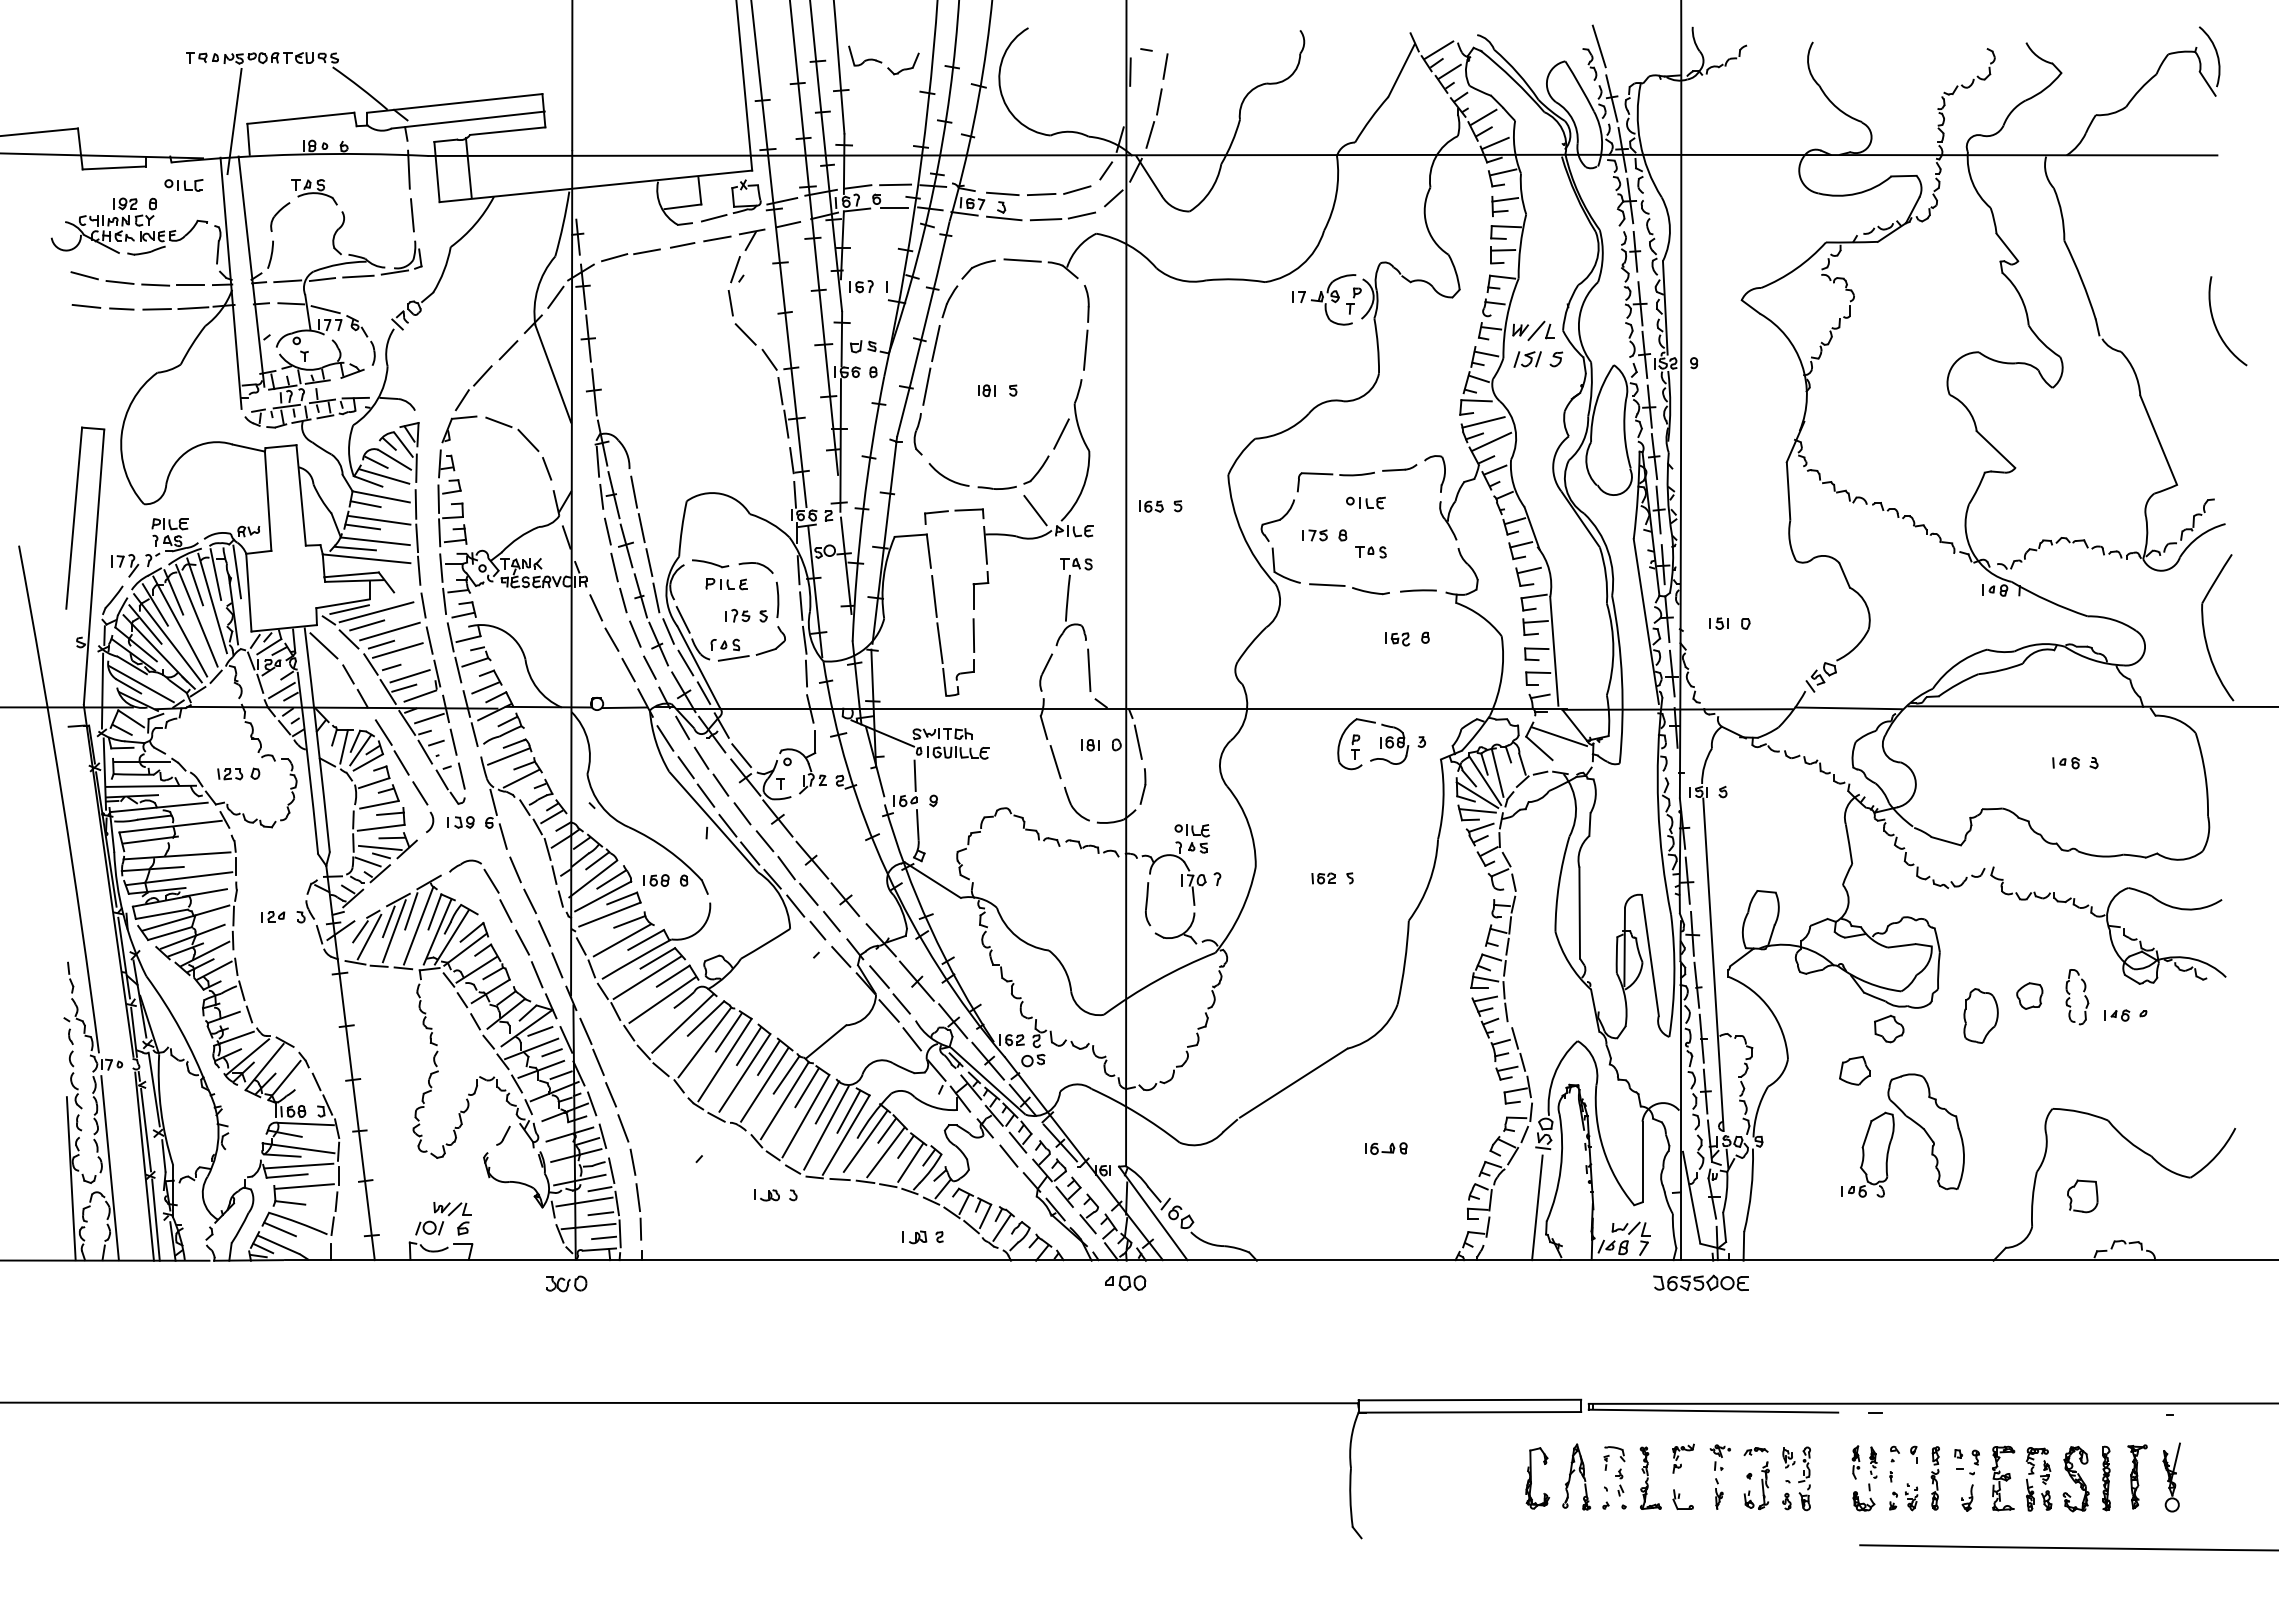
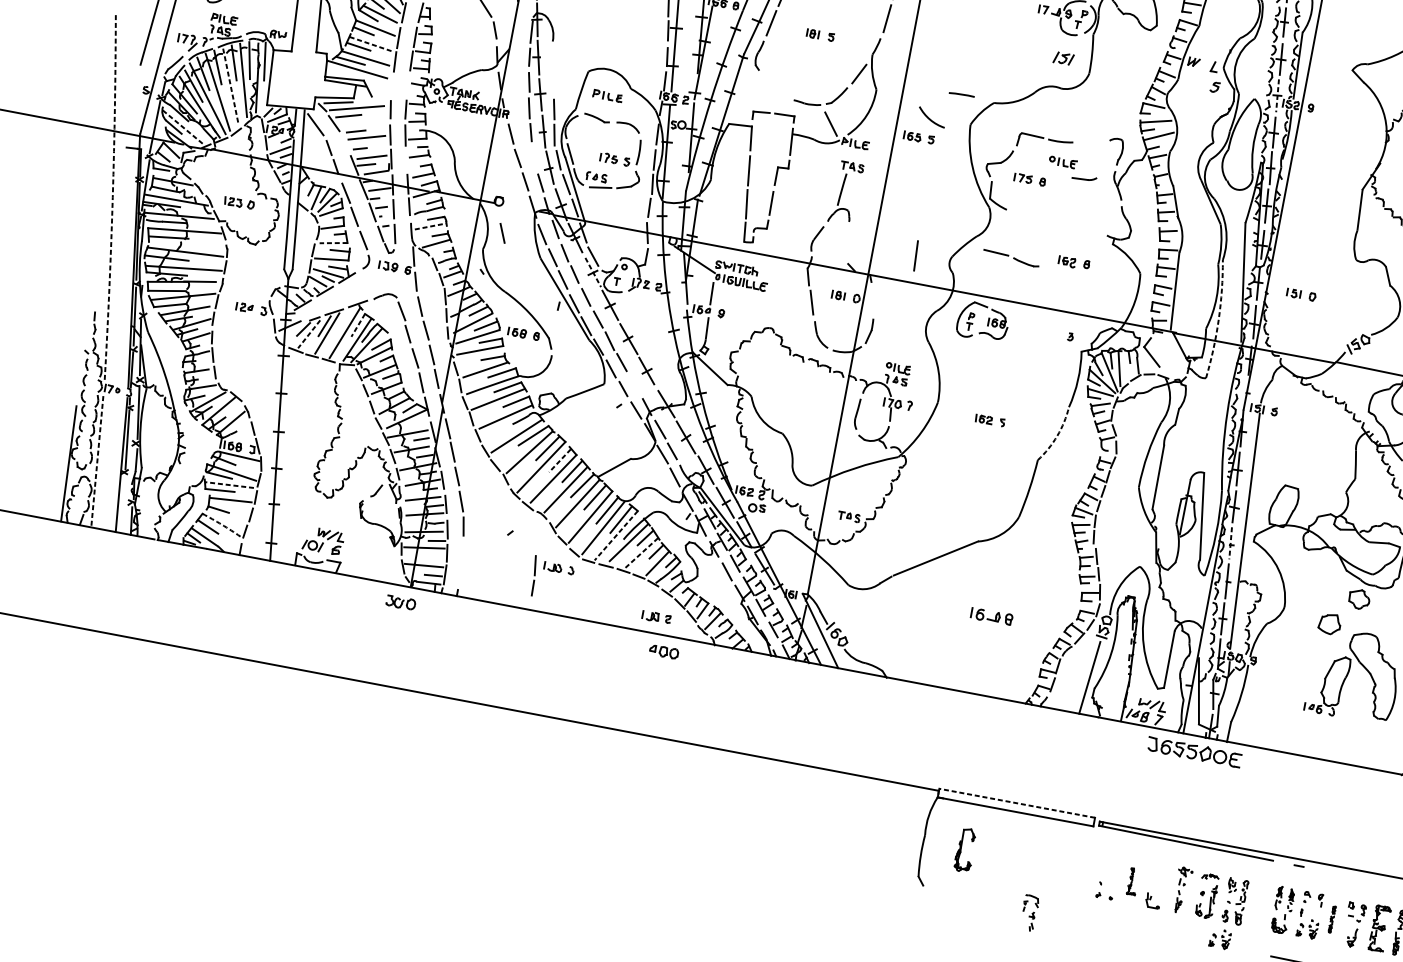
line: (1536, 330) -> (1205, 64), removed
line: (1644, 355) -> (1277, 96), solid -> dashed
part: (1527, 359) -> (1063, 58), moved
part: (1399, 467) -> (1084, 177), moved
arc: (947, 477) -> (930, 118), moved
line: (634, 491) -> (553, 57), removed
line: (379, 520) -> (371, 44), solid -> dashed
line: (641, 528) -> (553, 84), removed
part: (1370, 552) -> (848, 516), moved
line: (441, 567) -> (408, 85), removed
line: (419, 570) -> (392, 84), removed
part: (726, 584) -> (607, 96), moved
part: (1349, 589) -> (1011, 258), moved
line: (1418, 590) -> (961, 94), moved
line: (196, 615) -> (230, 86), solid -> dashed
line: (389, 631) -> (363, 123), removed
line: (635, 633) -> (502, 232), moved
line: (370, 664) -> (345, 143), removed
line: (458, 669) -> (406, 159), removed
line: (1089, 669) -> (916, 255), moved
arc: (1622, 679) -> (1219, 319), solid -> dashed
line: (141, 684) -> (183, 127), solid -> dashed
line: (624, 707) -> (517, 207), removed
line: (1559, 736) -> (1167, 351), removed
line: (1137, 741) -> (871, 299), removed
part: (1380, 744) -> (988, 323), moved
line: (509, 756) -> (430, 226), solid -> dashed
line: (746, 777) -> (593, 272), solid -> dashed
arc: (62, 798) -> (112, 196), solid -> dashed
line: (379, 804) -> (333, 242), solid -> dashed
arc: (1429, 882) -> (1057, 436), solid -> dashed
line: (411, 911) -> (341, 321), removed
line: (434, 911) -> (357, 325), solid -> dashed
line: (831, 921) -> (634, 384), removed
line: (369, 937) -> (309, 334), solid -> dashed
line: (1696, 985) -> (1230, 543), solid -> dashed
line: (540, 1031) -> (416, 422), removed
line: (748, 1046) -> (559, 460), solid -> dashed
line: (845, 1135) -> (615, 535), solid -> dashed
part: (1386, 1148) -> (992, 616), size x1.4
line: (885, 1152) -> (641, 553), solid -> dashed
line: (298, 1166) -> (229, 485), solid -> dashed
line: (110, 1168) -> (97, 461), solid -> dashed
part: (638, 1211) -> (533, 575), moved
line: (600, 1213) -> (434, 558), removed
line: (155, 1219) -> (122, 503), removed
arc: (298, 1222) -> (221, 524), solid -> dashed
part: (1125, 1282) -> (664, 651), moved
part: (1700, 1282) -> (1193, 751), size x1.4
line: (1469, 1400) -> (1016, 803), solid -> dashed
part: (1683, 1458) -> (1158, 872), removed
part: (1614, 1471) -> (1029, 913), moved
part: (1576, 1476) -> (1081, 870), removed
part: (1650, 1477) -> (1133, 881), size x0.6
part: (1537, 1478) -> (965, 850), moved
part: (1934, 1478) -> (1331, 919), size x0.6
part: (1785, 1534) -> (1220, 938), added

